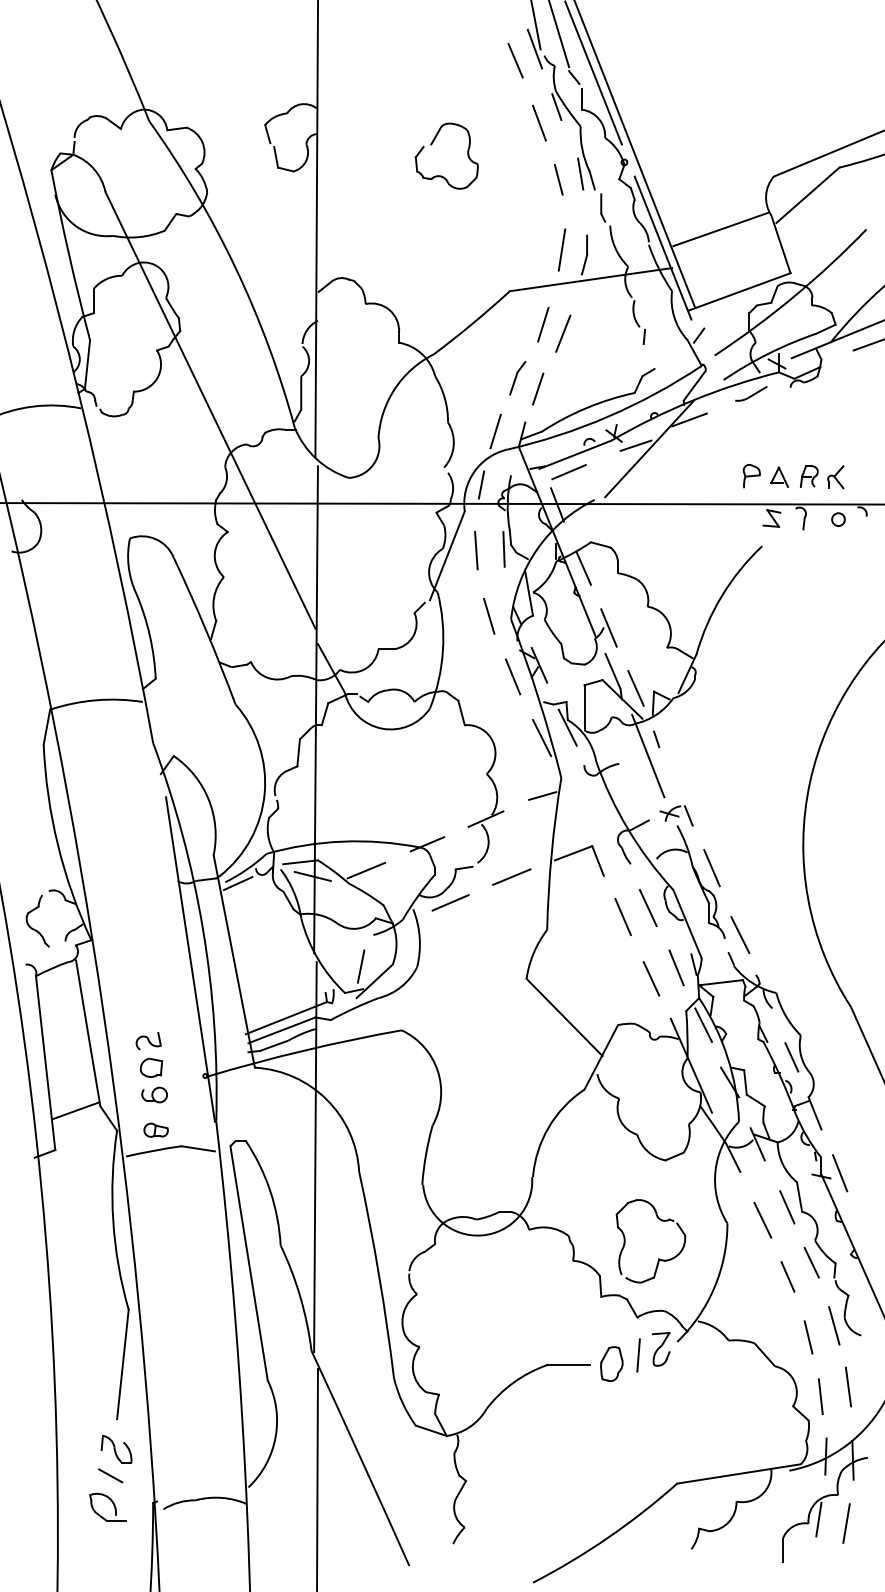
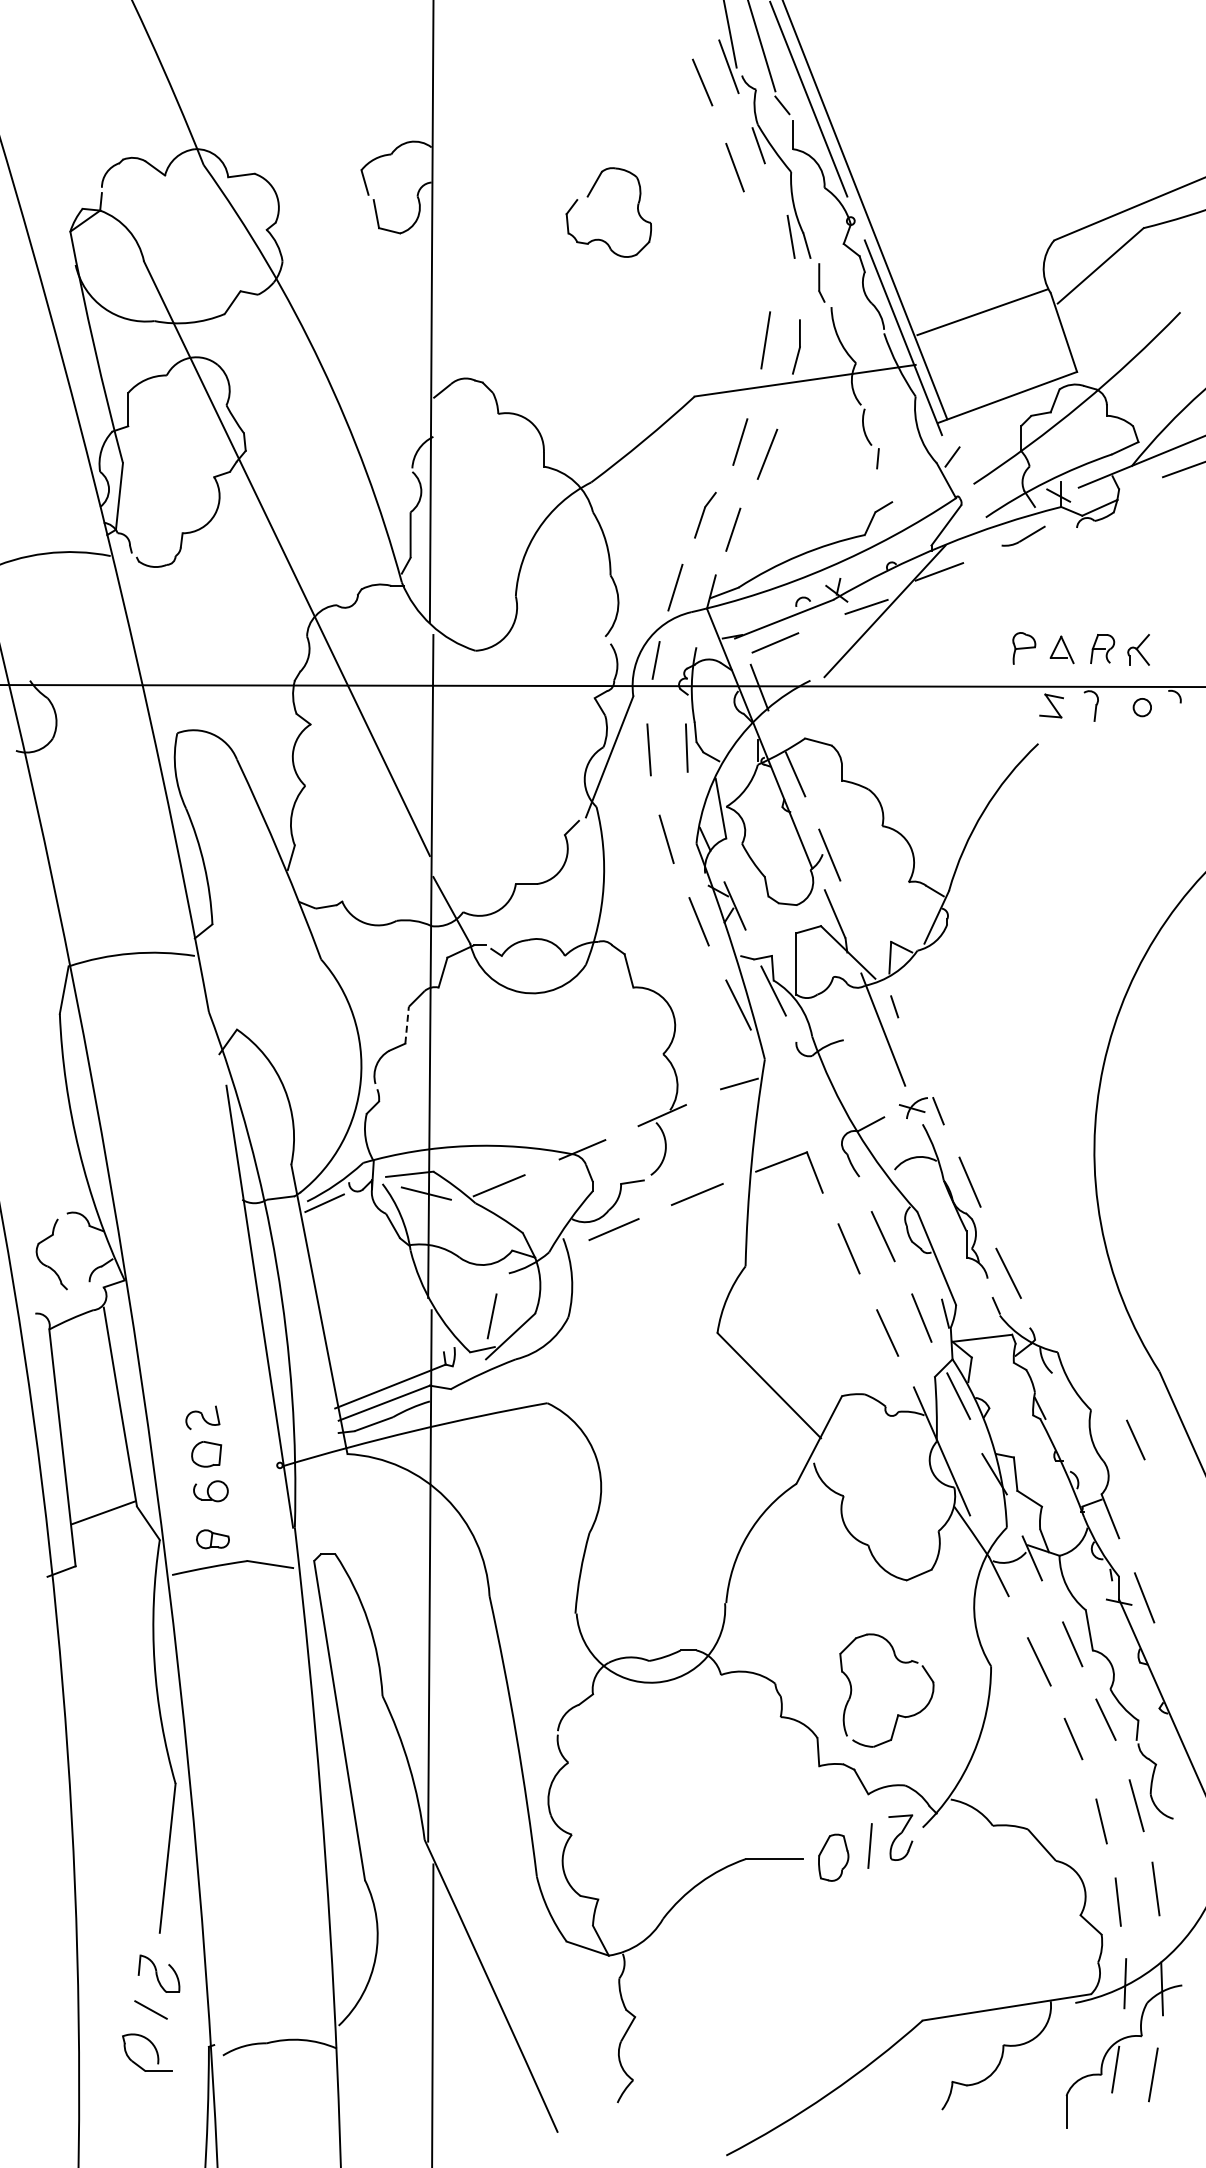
line: (558, 179) -> (761, 244), removed
line: (635, 688) -> (866, 937), removed
line: (298, 752) -> (407, 1024), solid -> dashed
line: (791, 1057) -> (1135, 1439), moved

